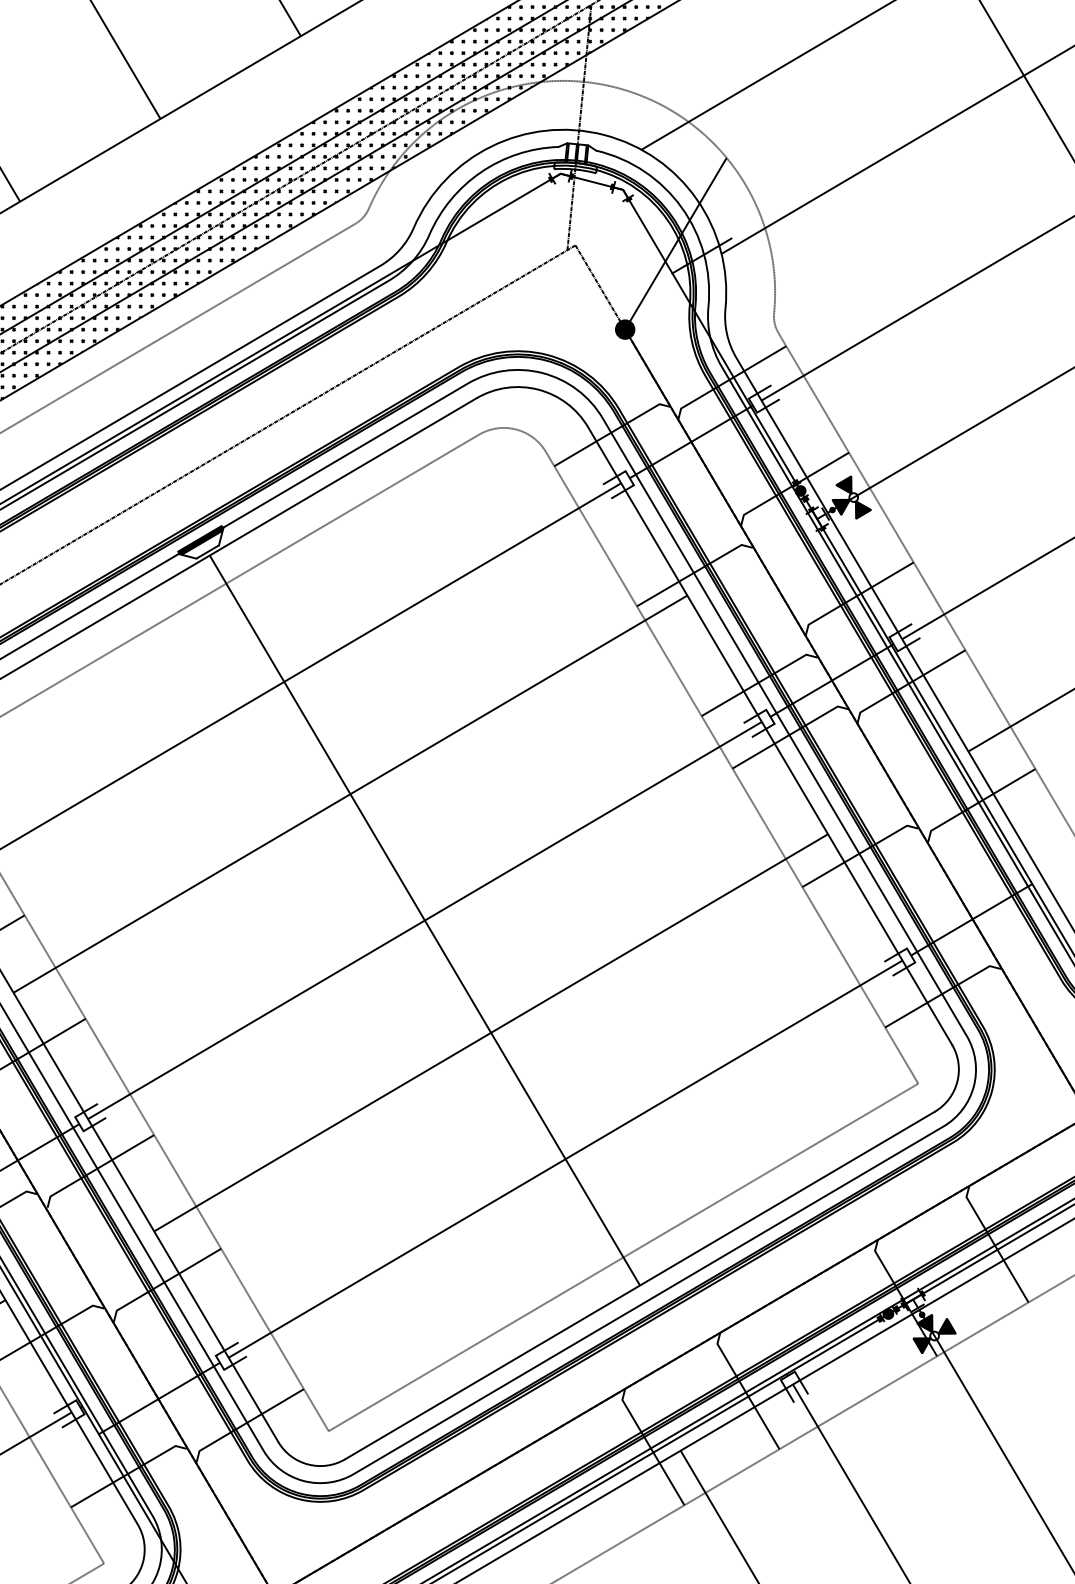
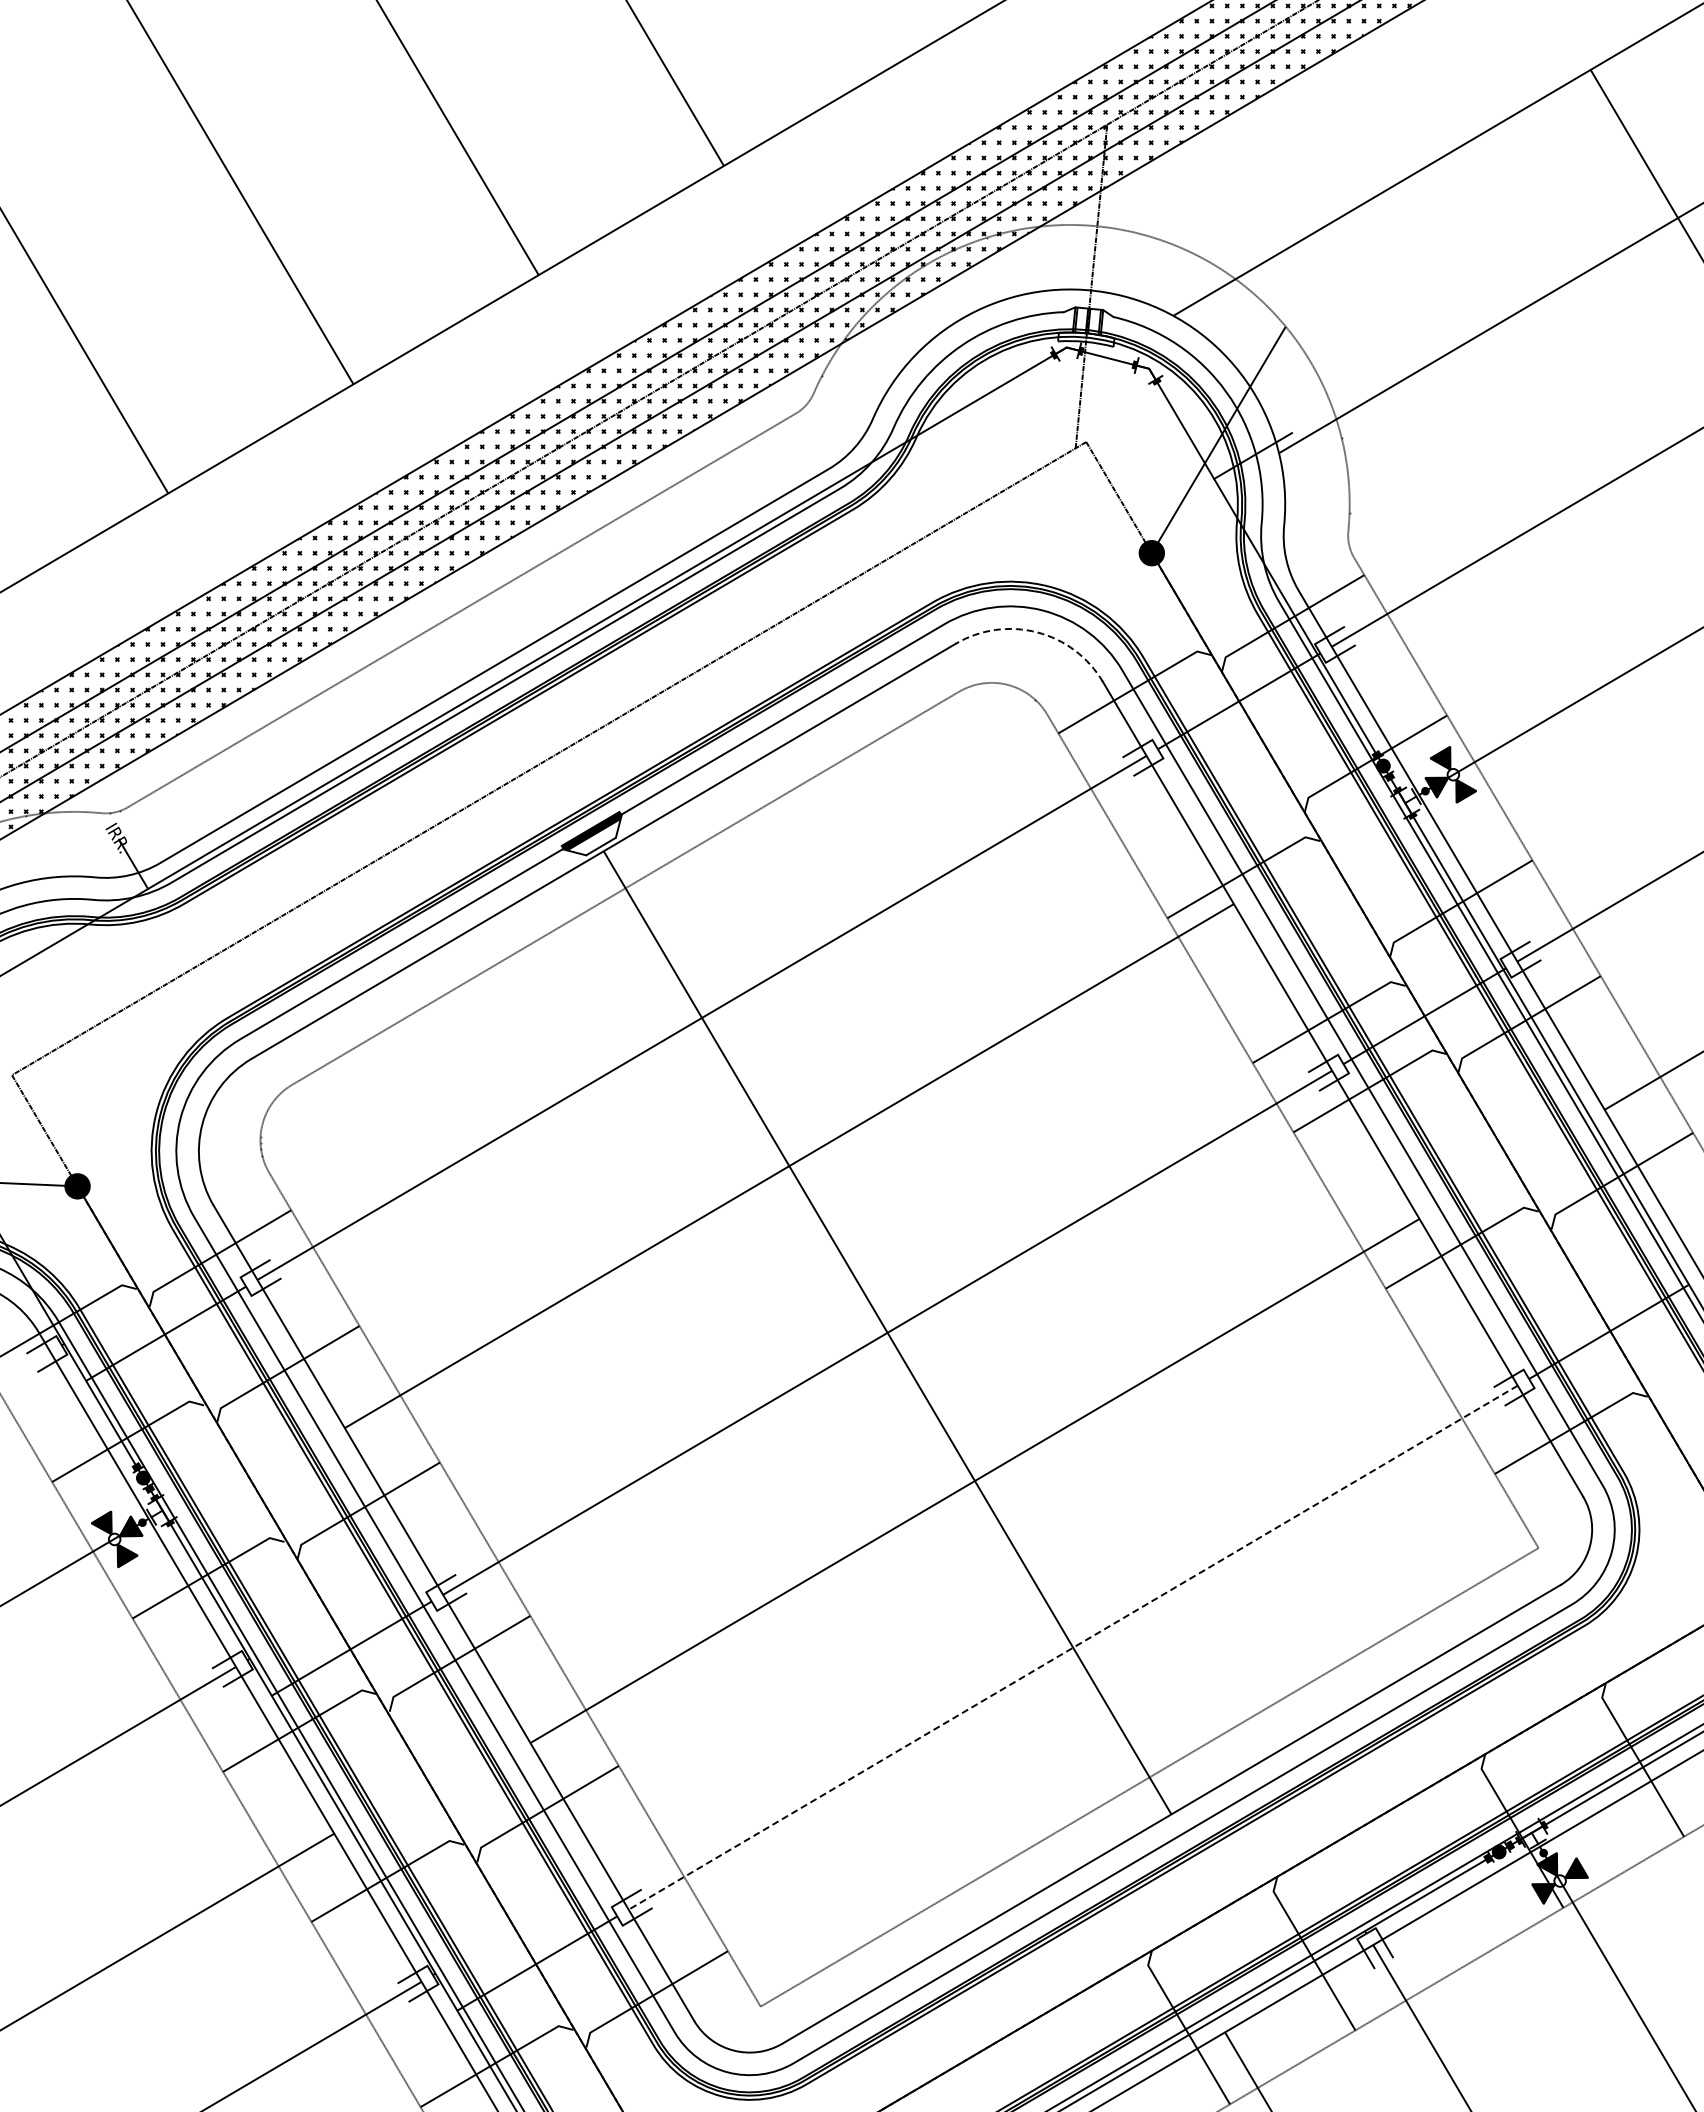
arc: (538, 389) -> (1037, 632), solid -> dashed
line: (565, 1159) -> (1073, 1647), solid -> dashed

